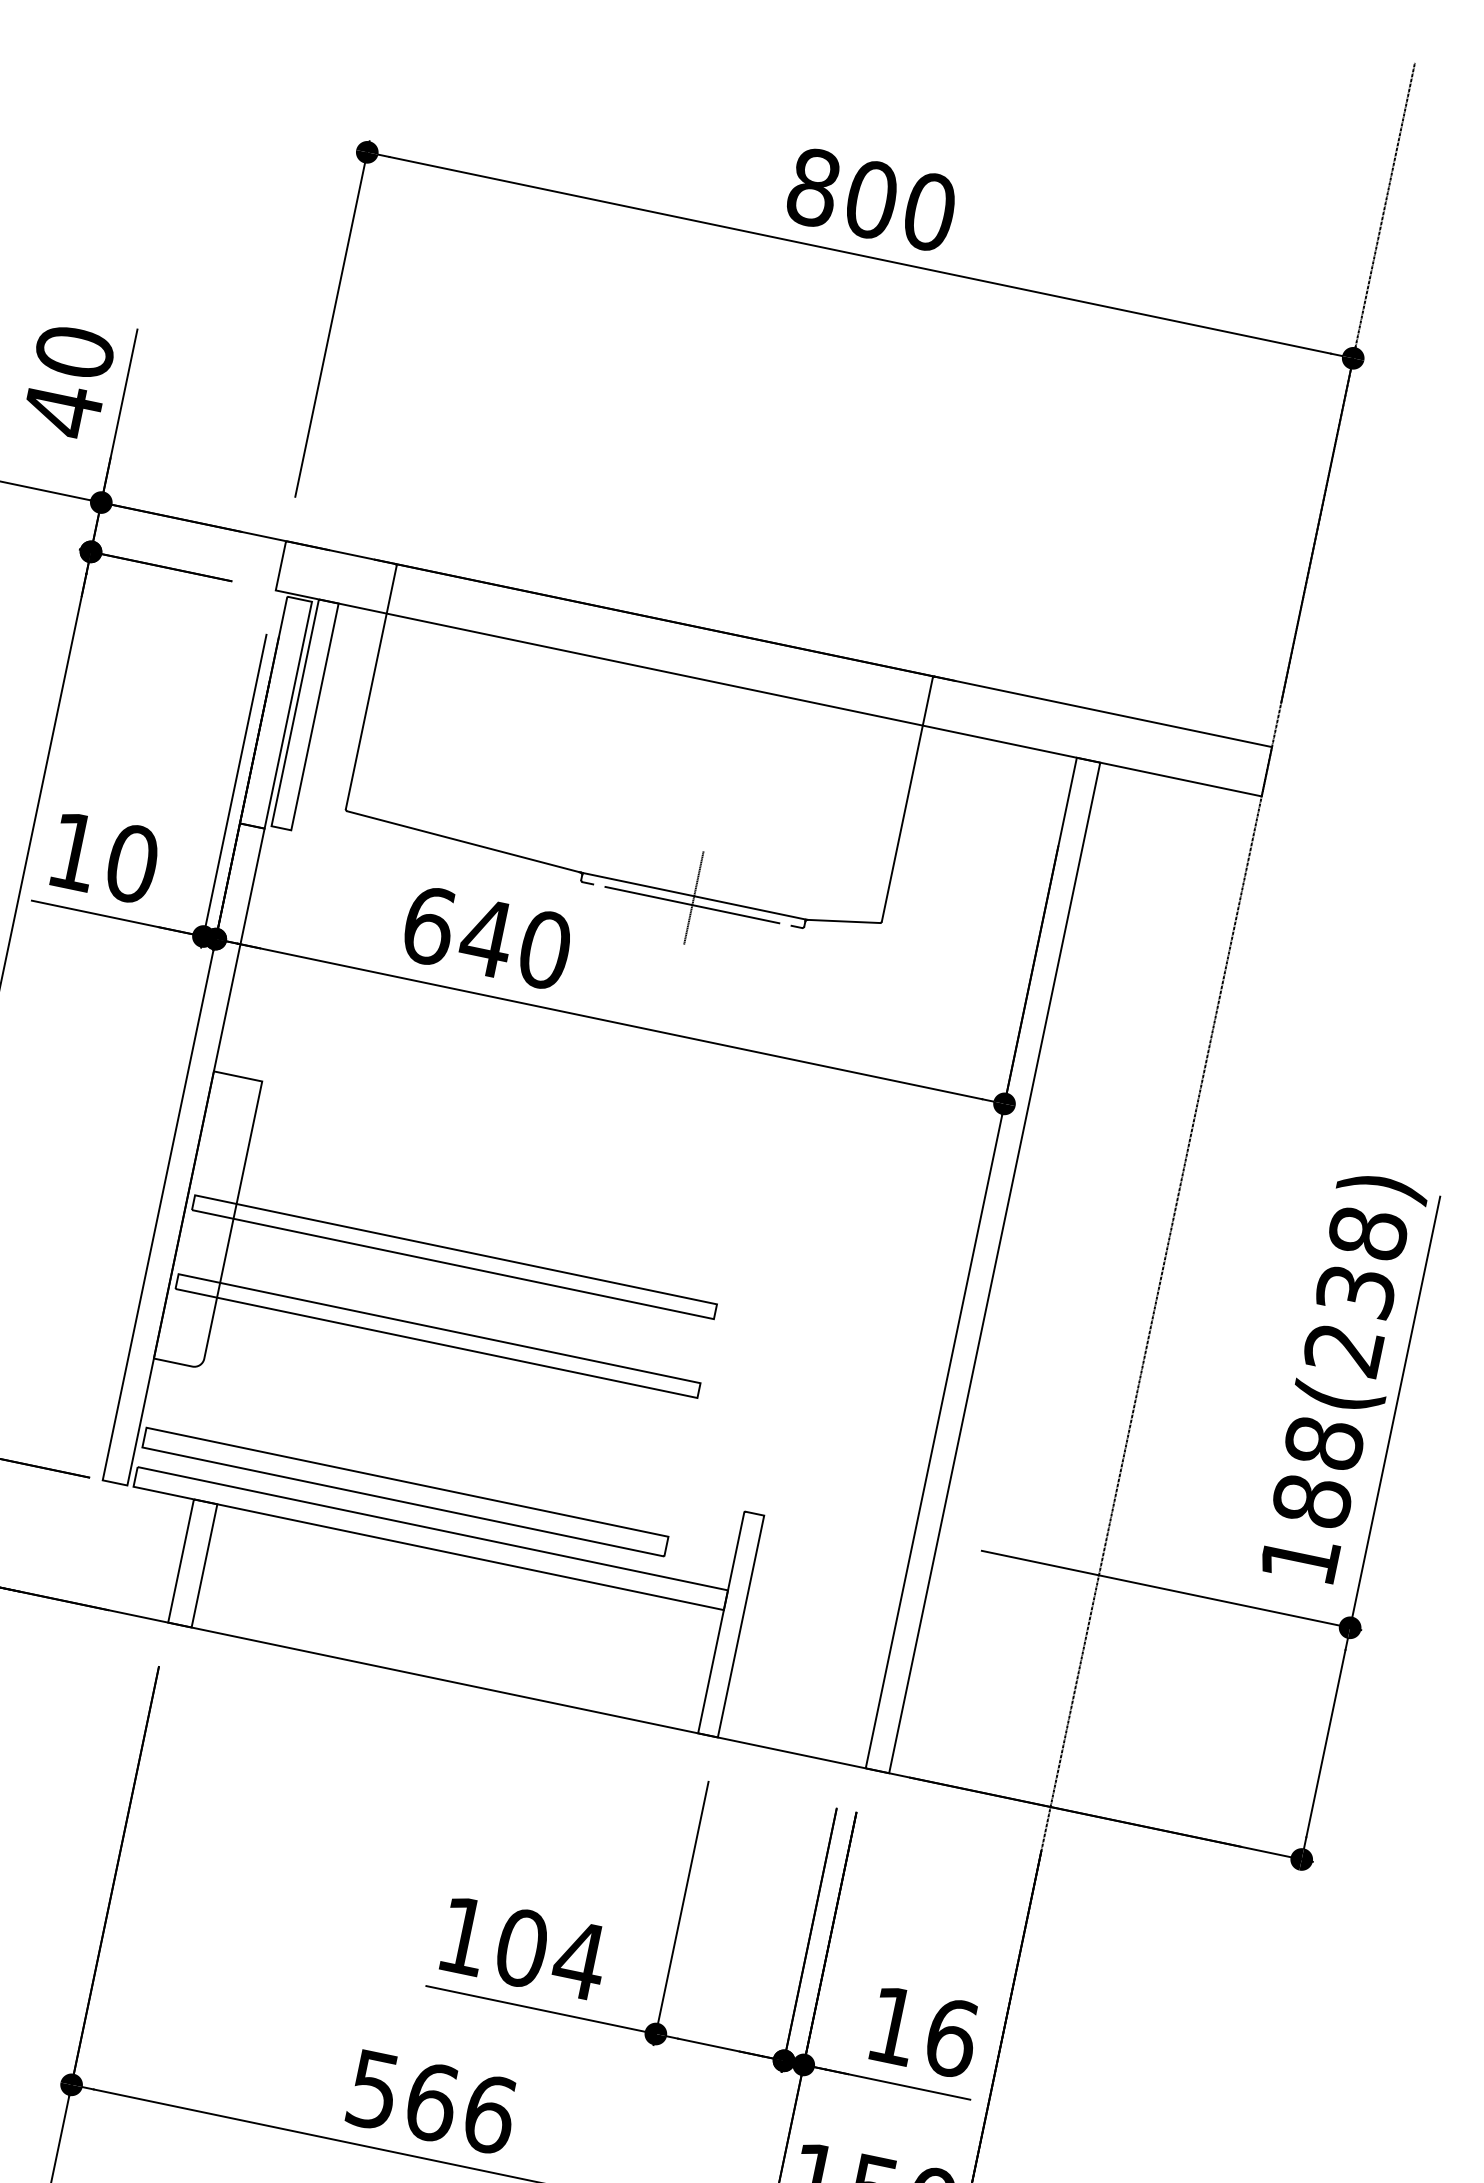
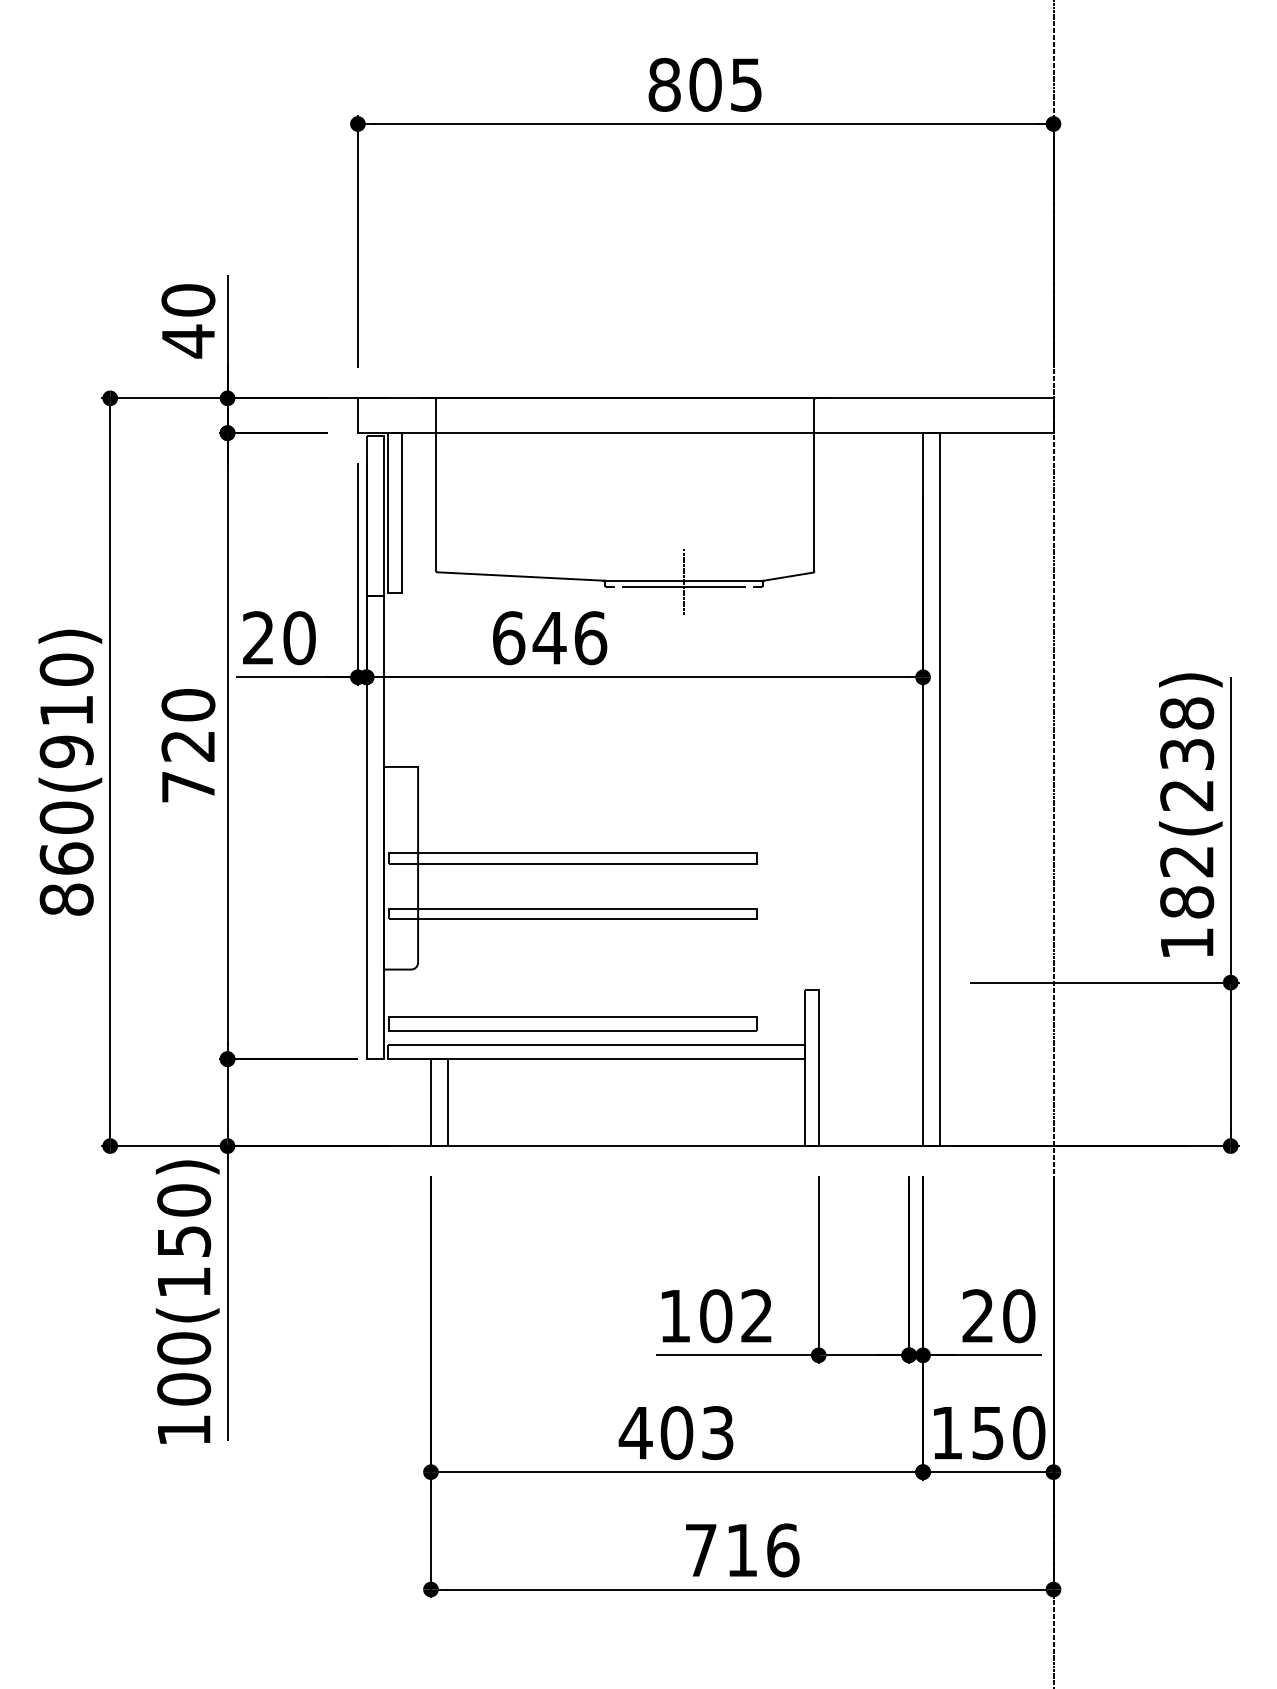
text: (929, 211) -> (746, 84), 800 -> 805
text: (74, 850) -> (258, 637), 10 -> 20
text: (544, 950) -> (590, 638), 640 -> 646
text: (1324, 1443) -> (1187, 861), 188(238) -> 182(238)
text: (579, 1959) -> (756, 1315), 104 -> 102
text: (922, 2032) -> (998, 1316), 16 -> 20
text: (431, 2102) -> (676, 1433), 566 -> 403

